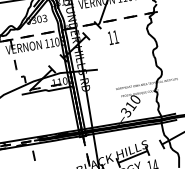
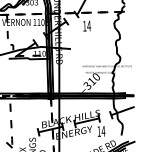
text: (116, 37) -> (89, 26), 11 -> 14

